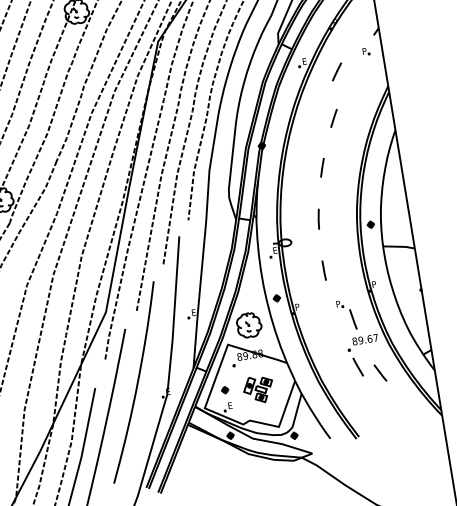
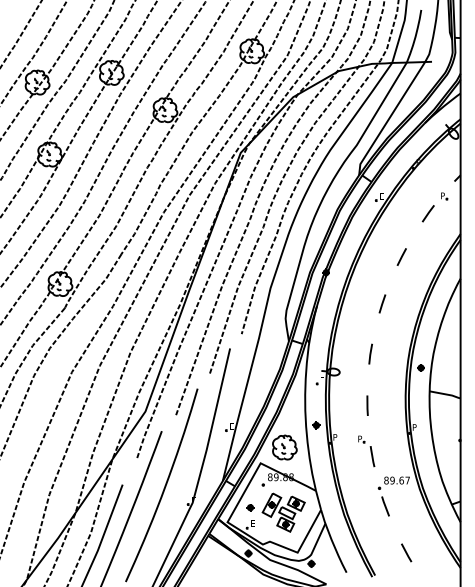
line: (336, 71) -> (427, 213), moved
part: (346, 315) -> (366, 451), moved
line: (380, 372) -> (406, 552), moved
part: (258, 389) -> (283, 512), size x1.43

